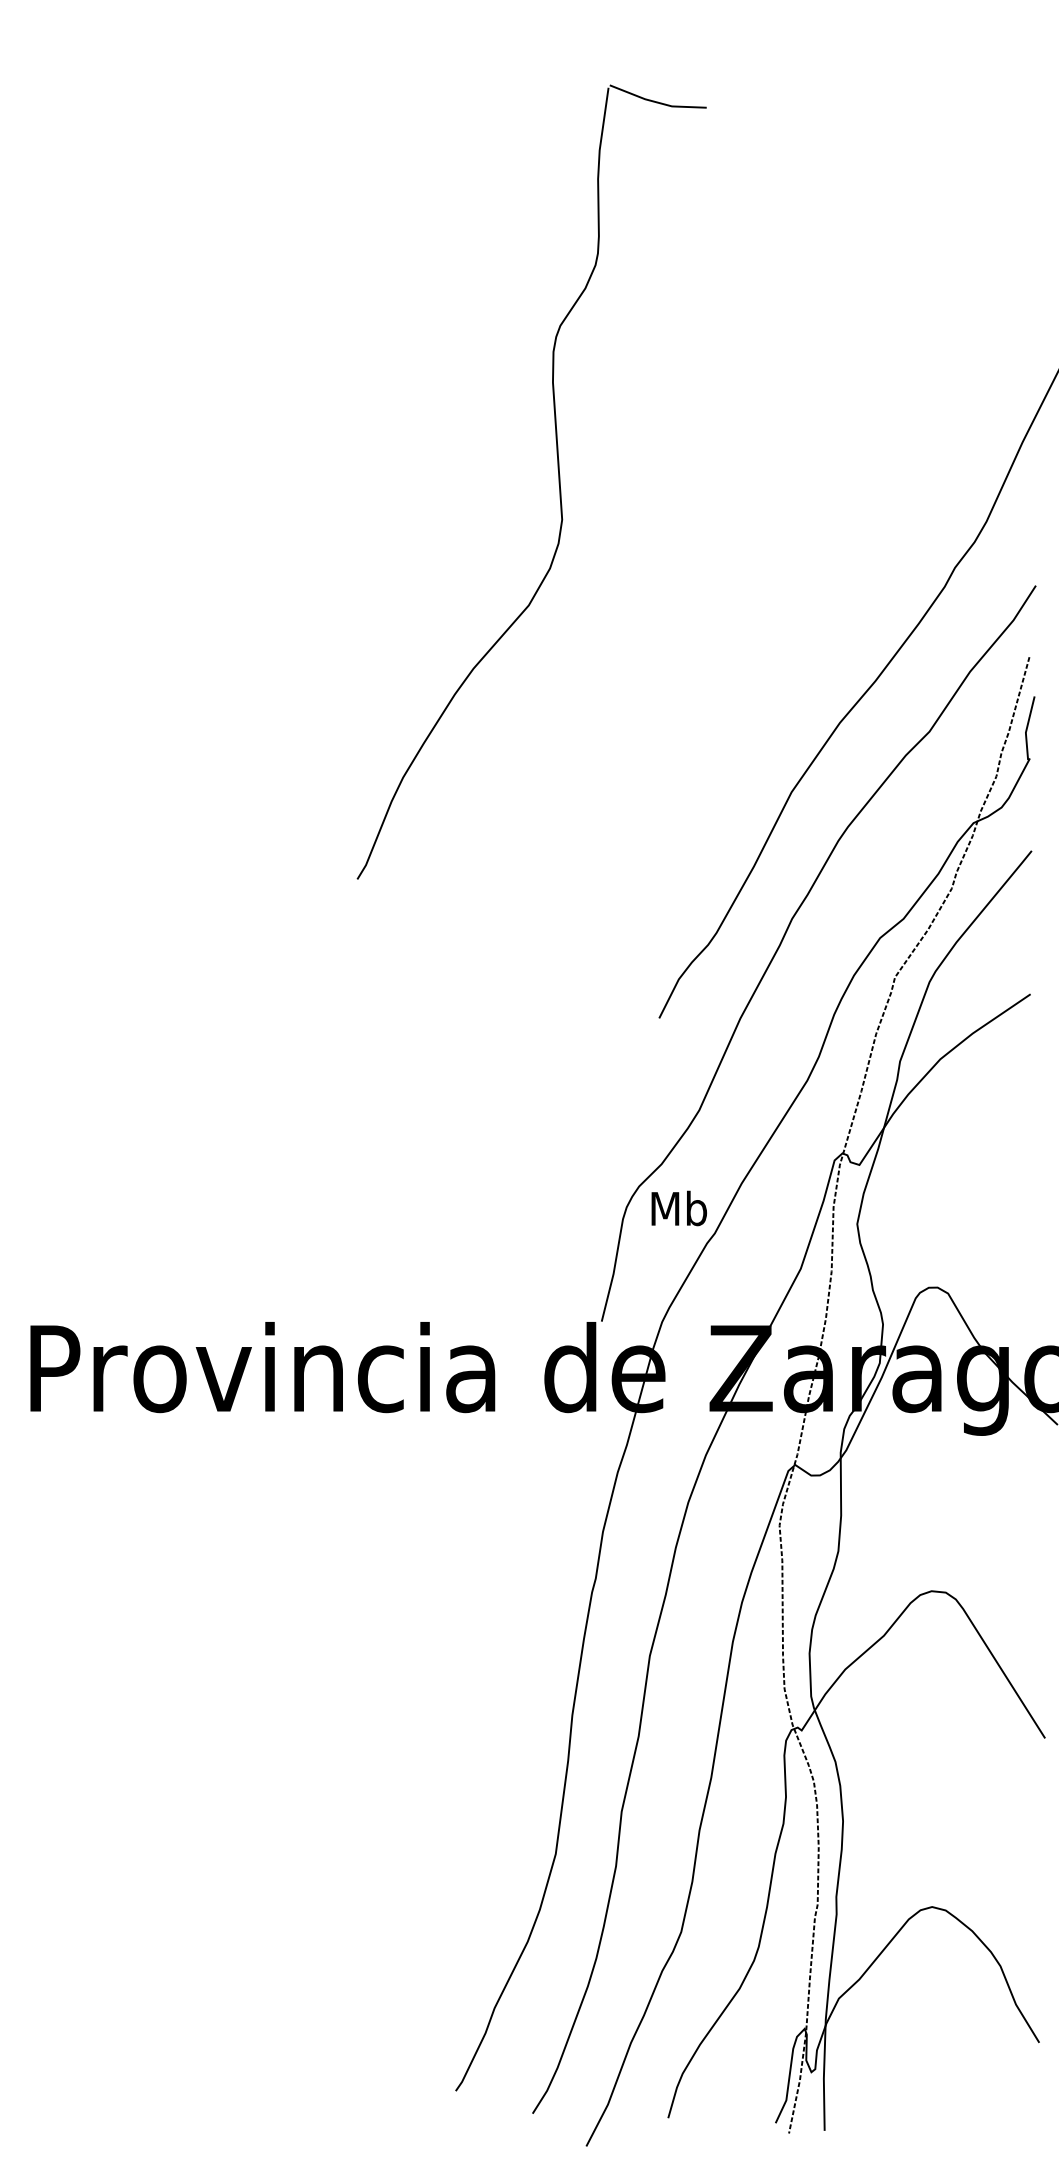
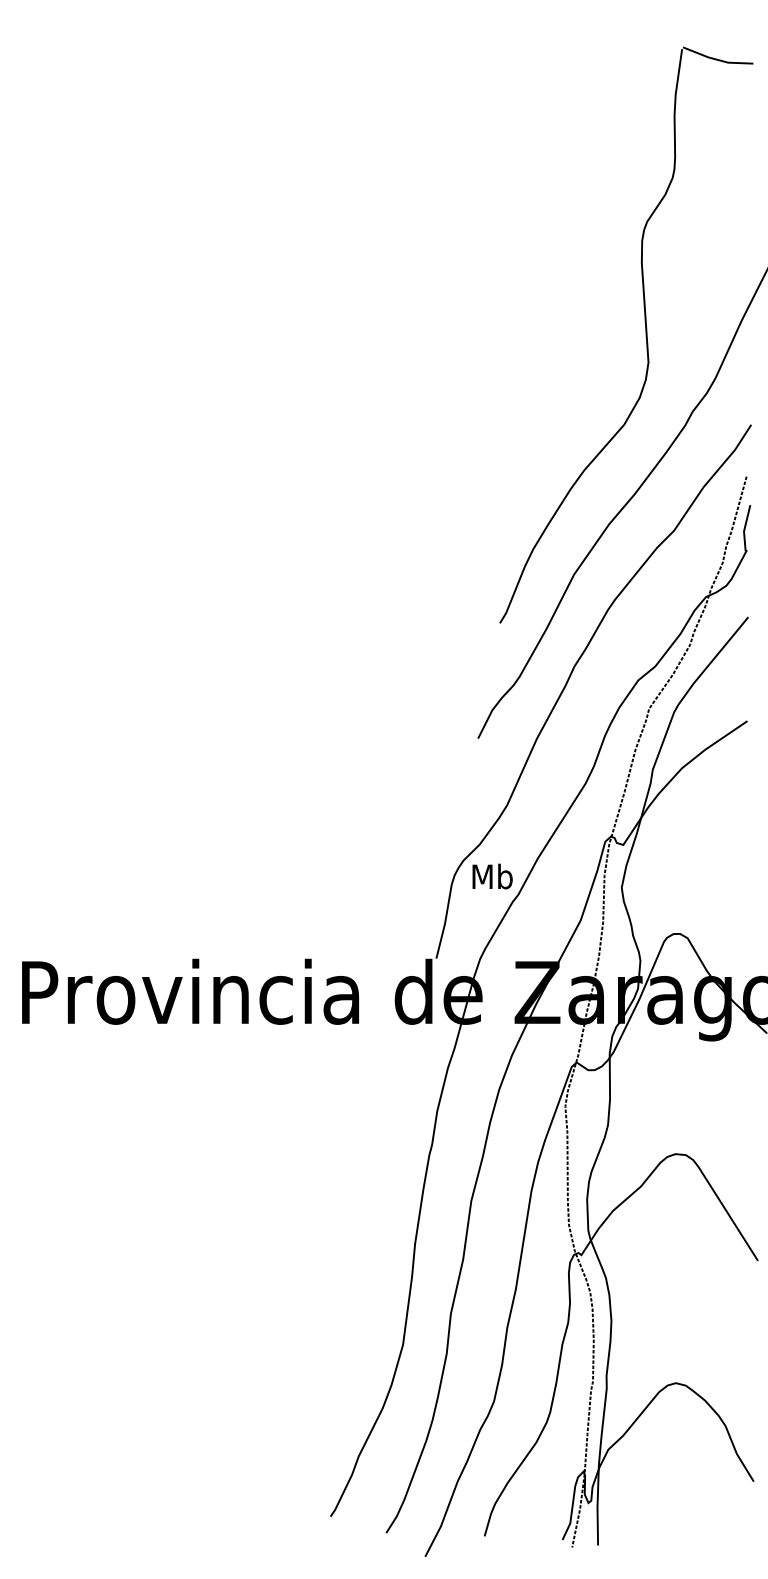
part: (558, 481) -> (645, 334), moved

